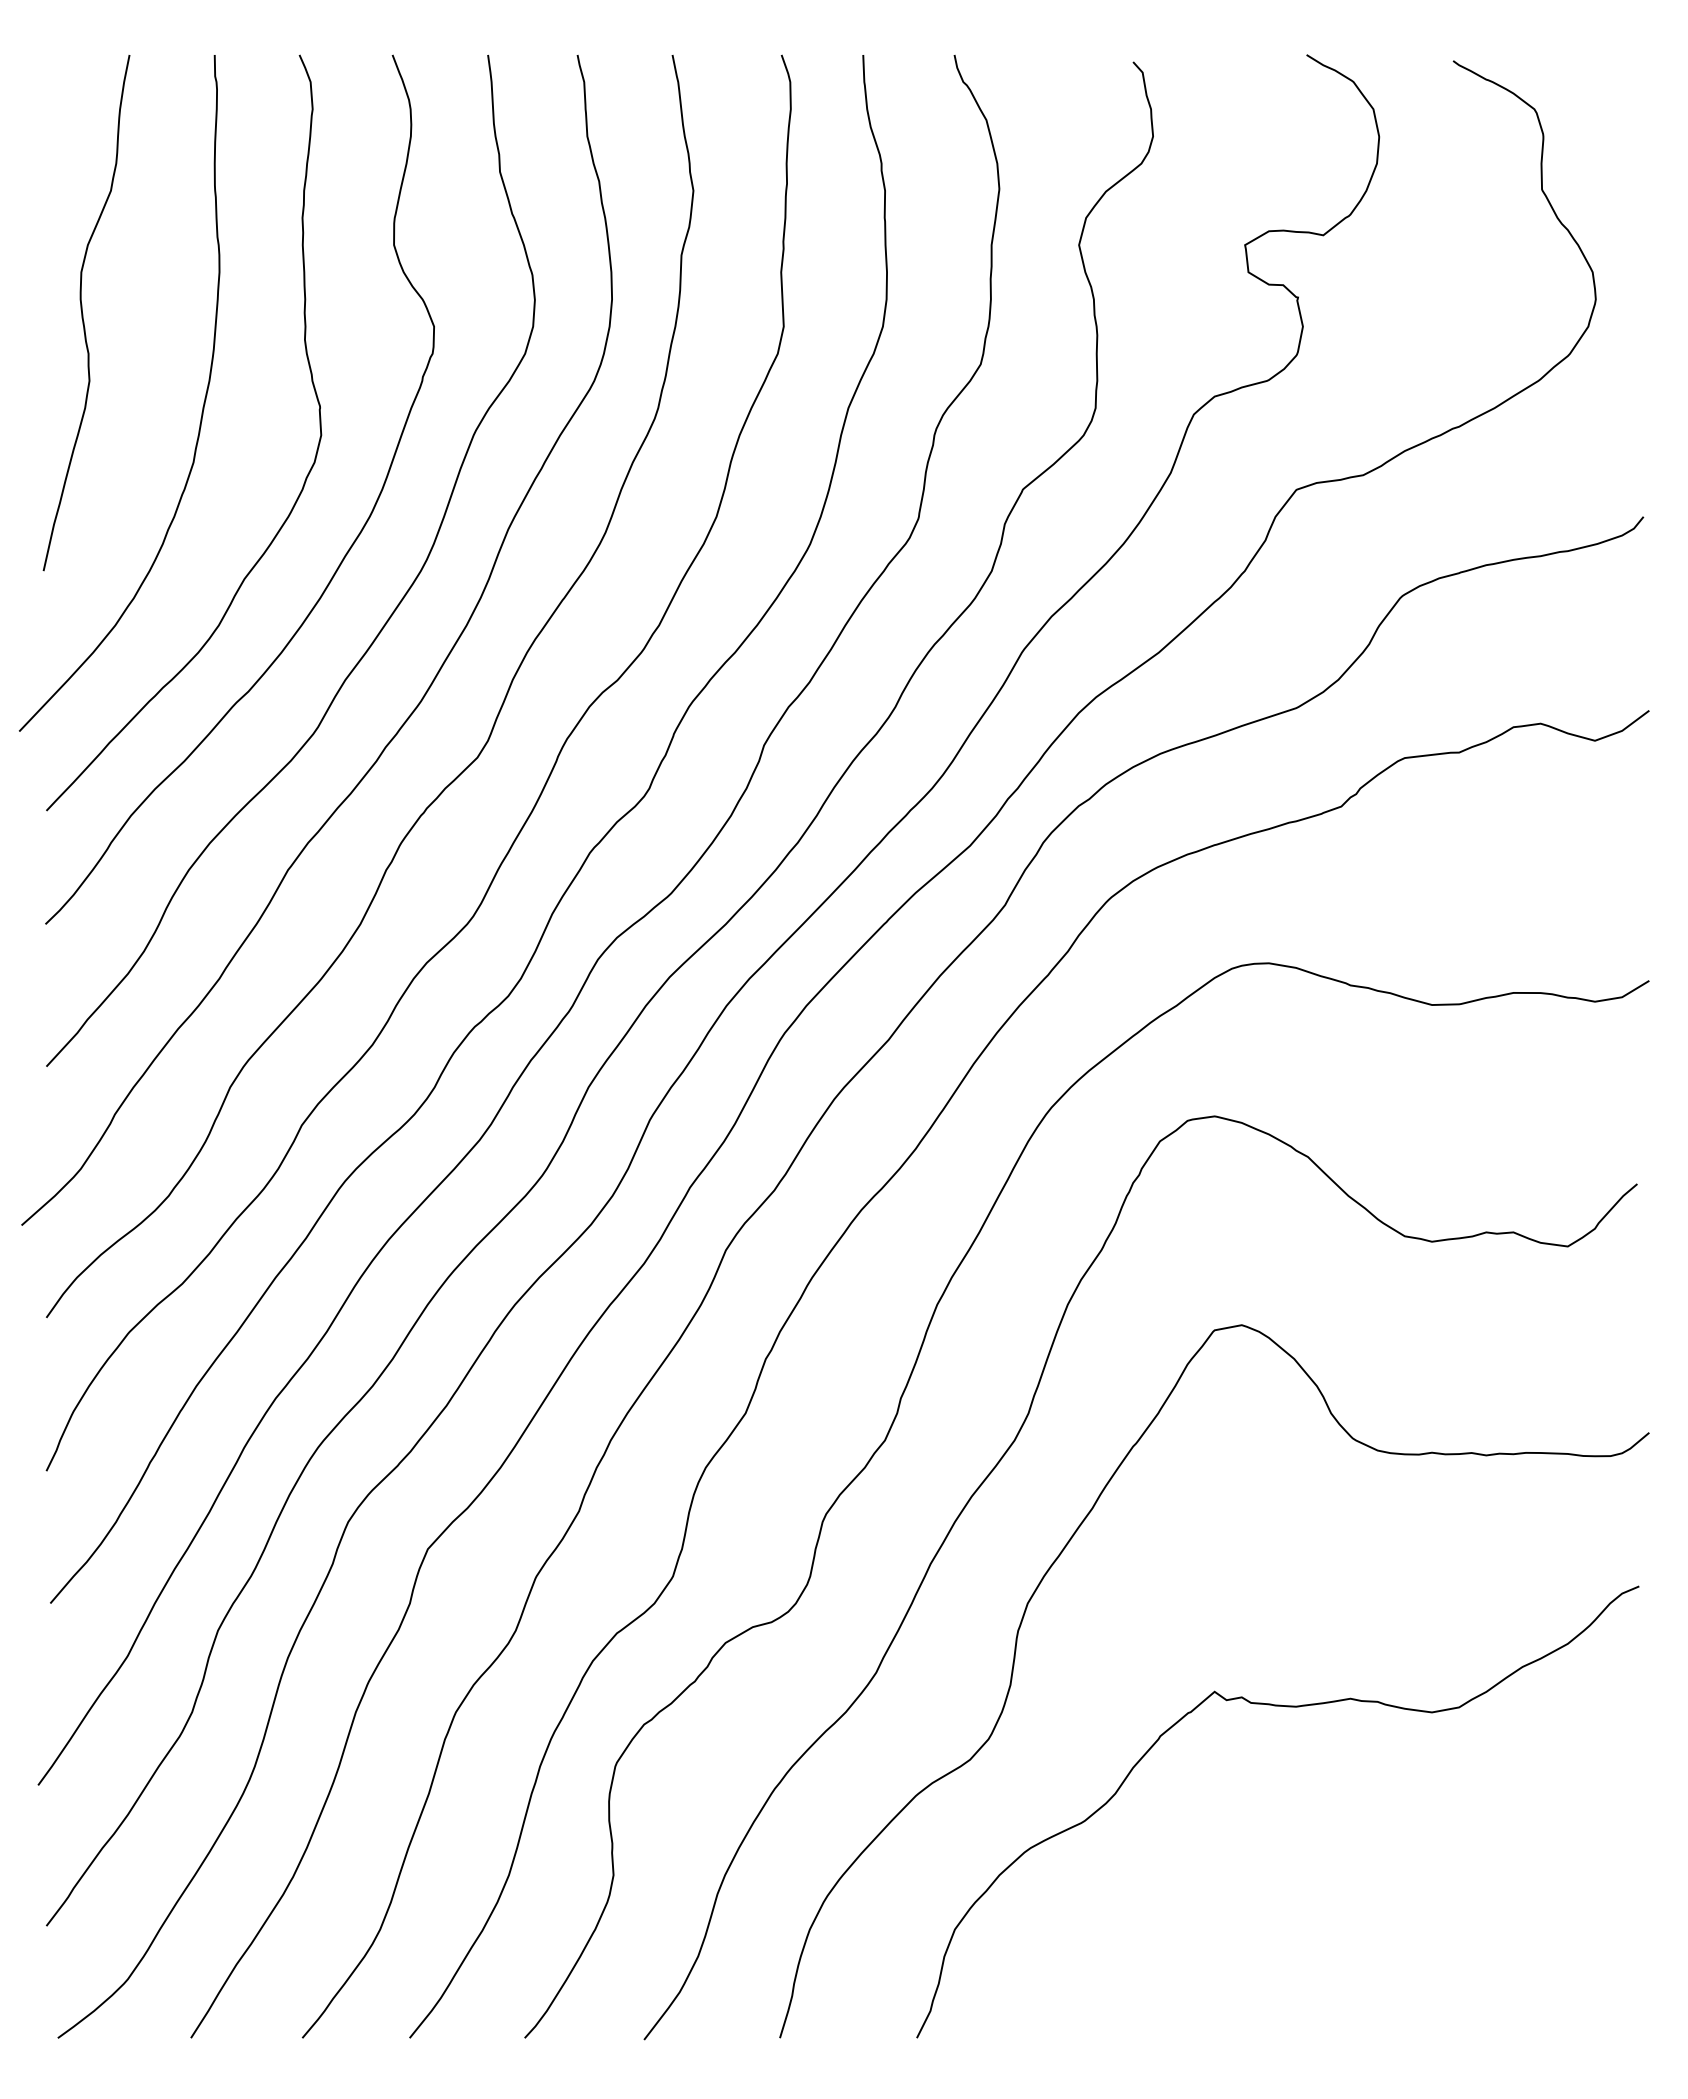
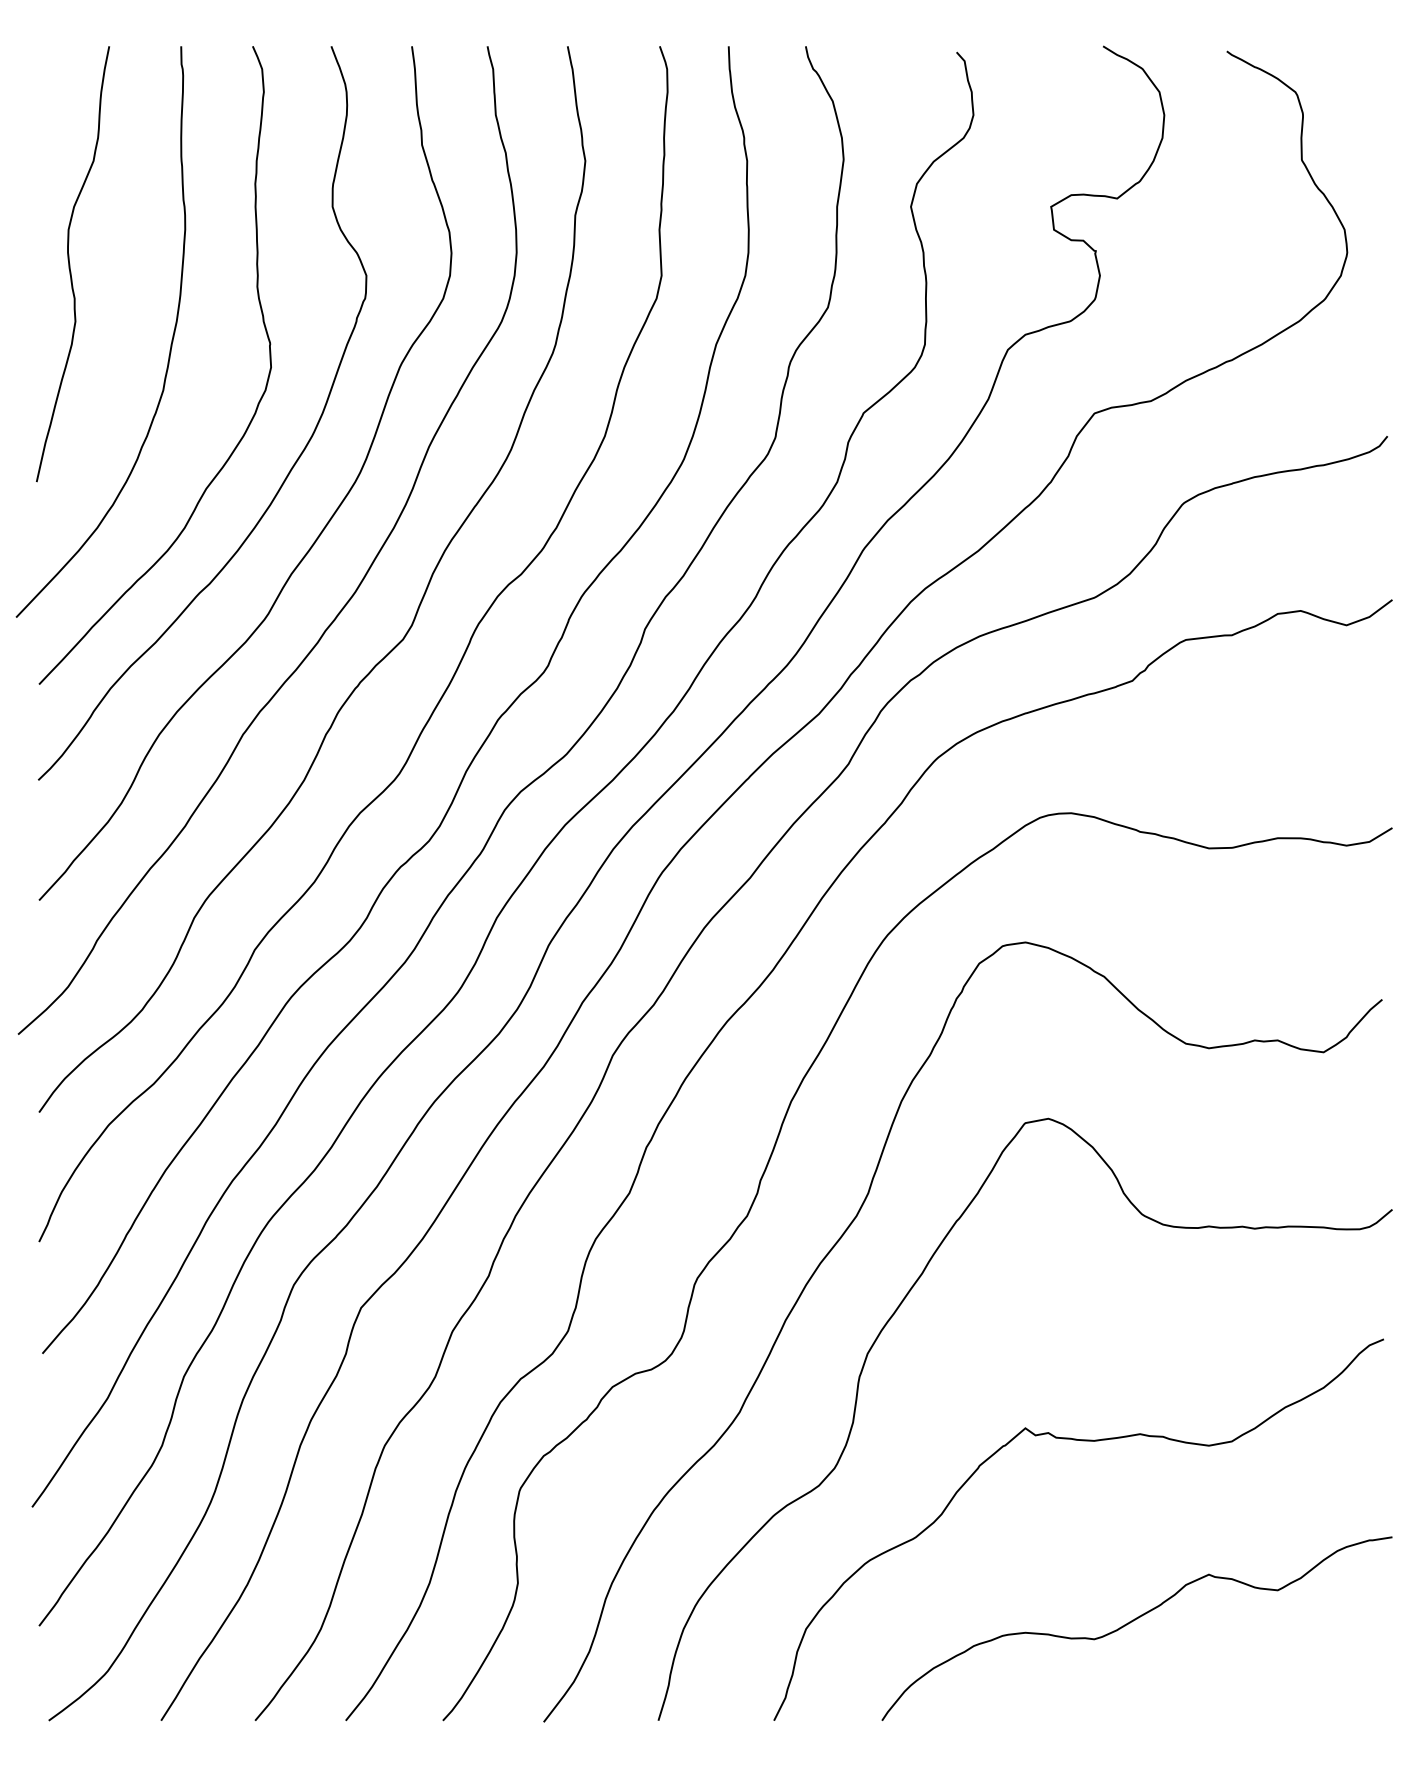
curve: (1341, 1921) -> (1132, 1622), added

